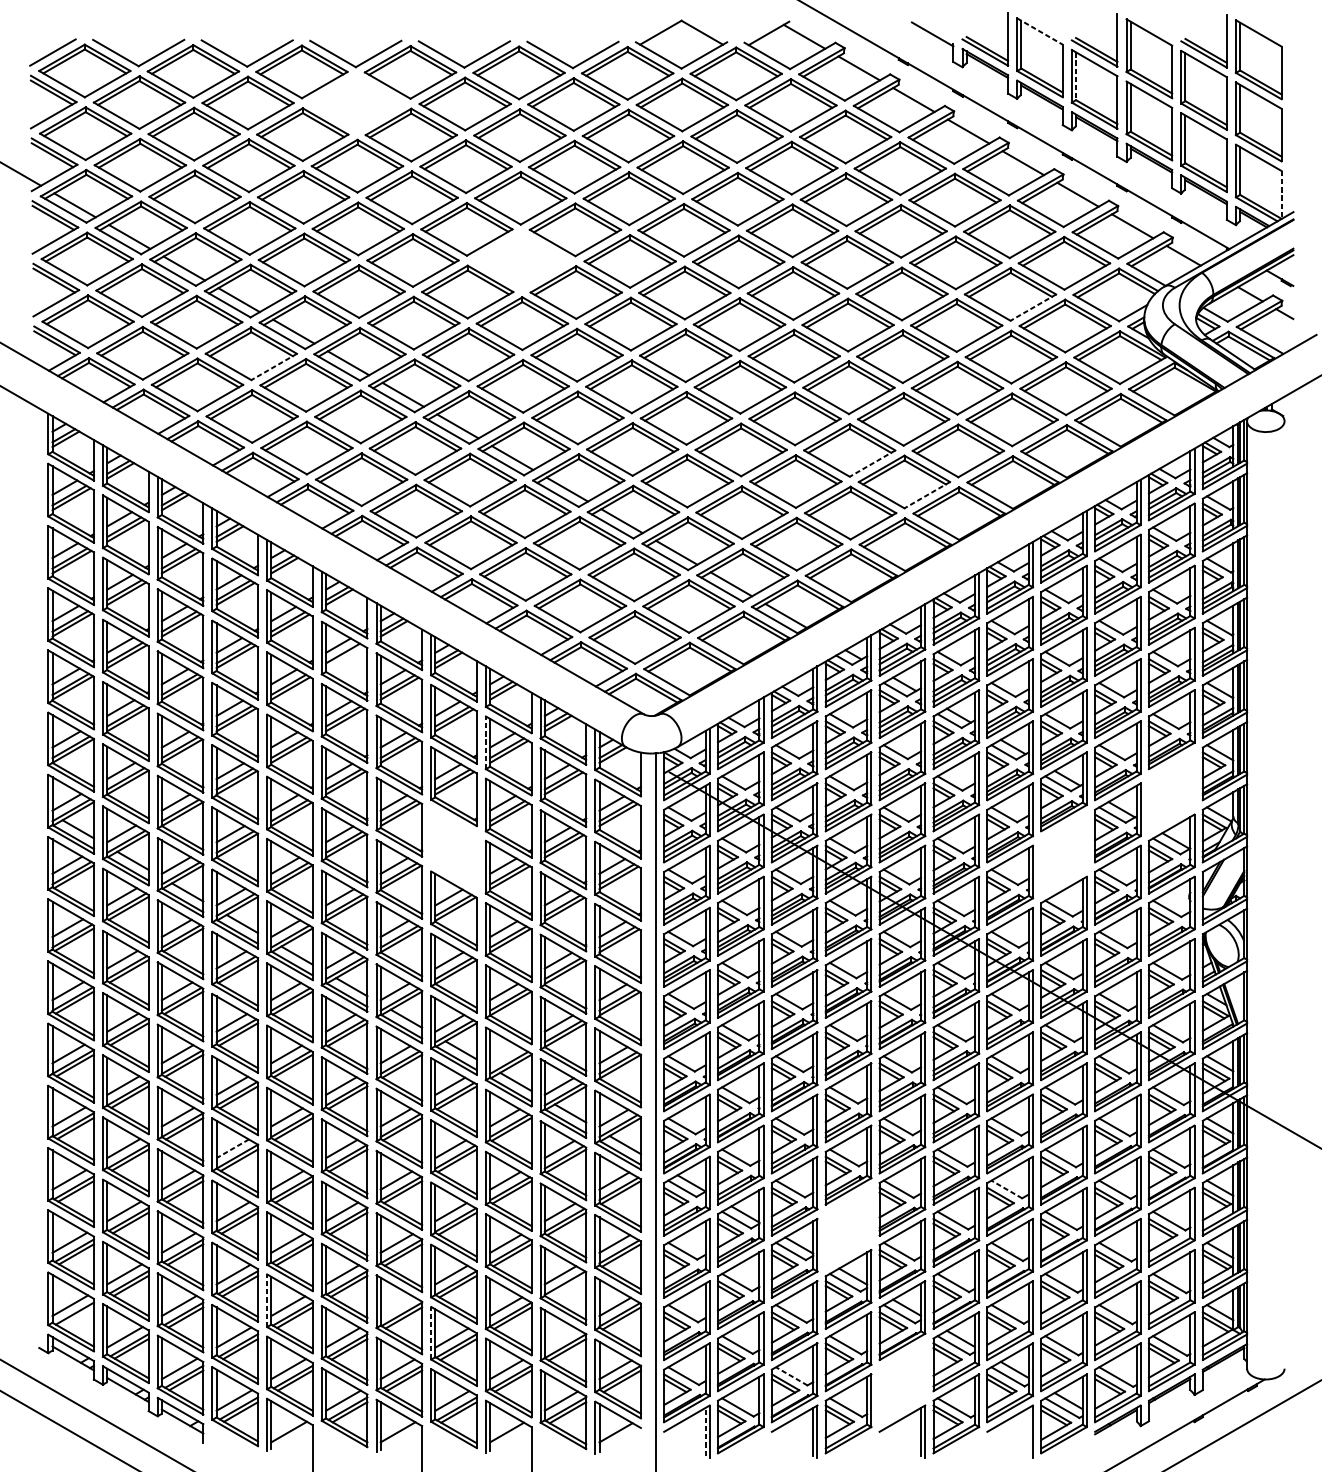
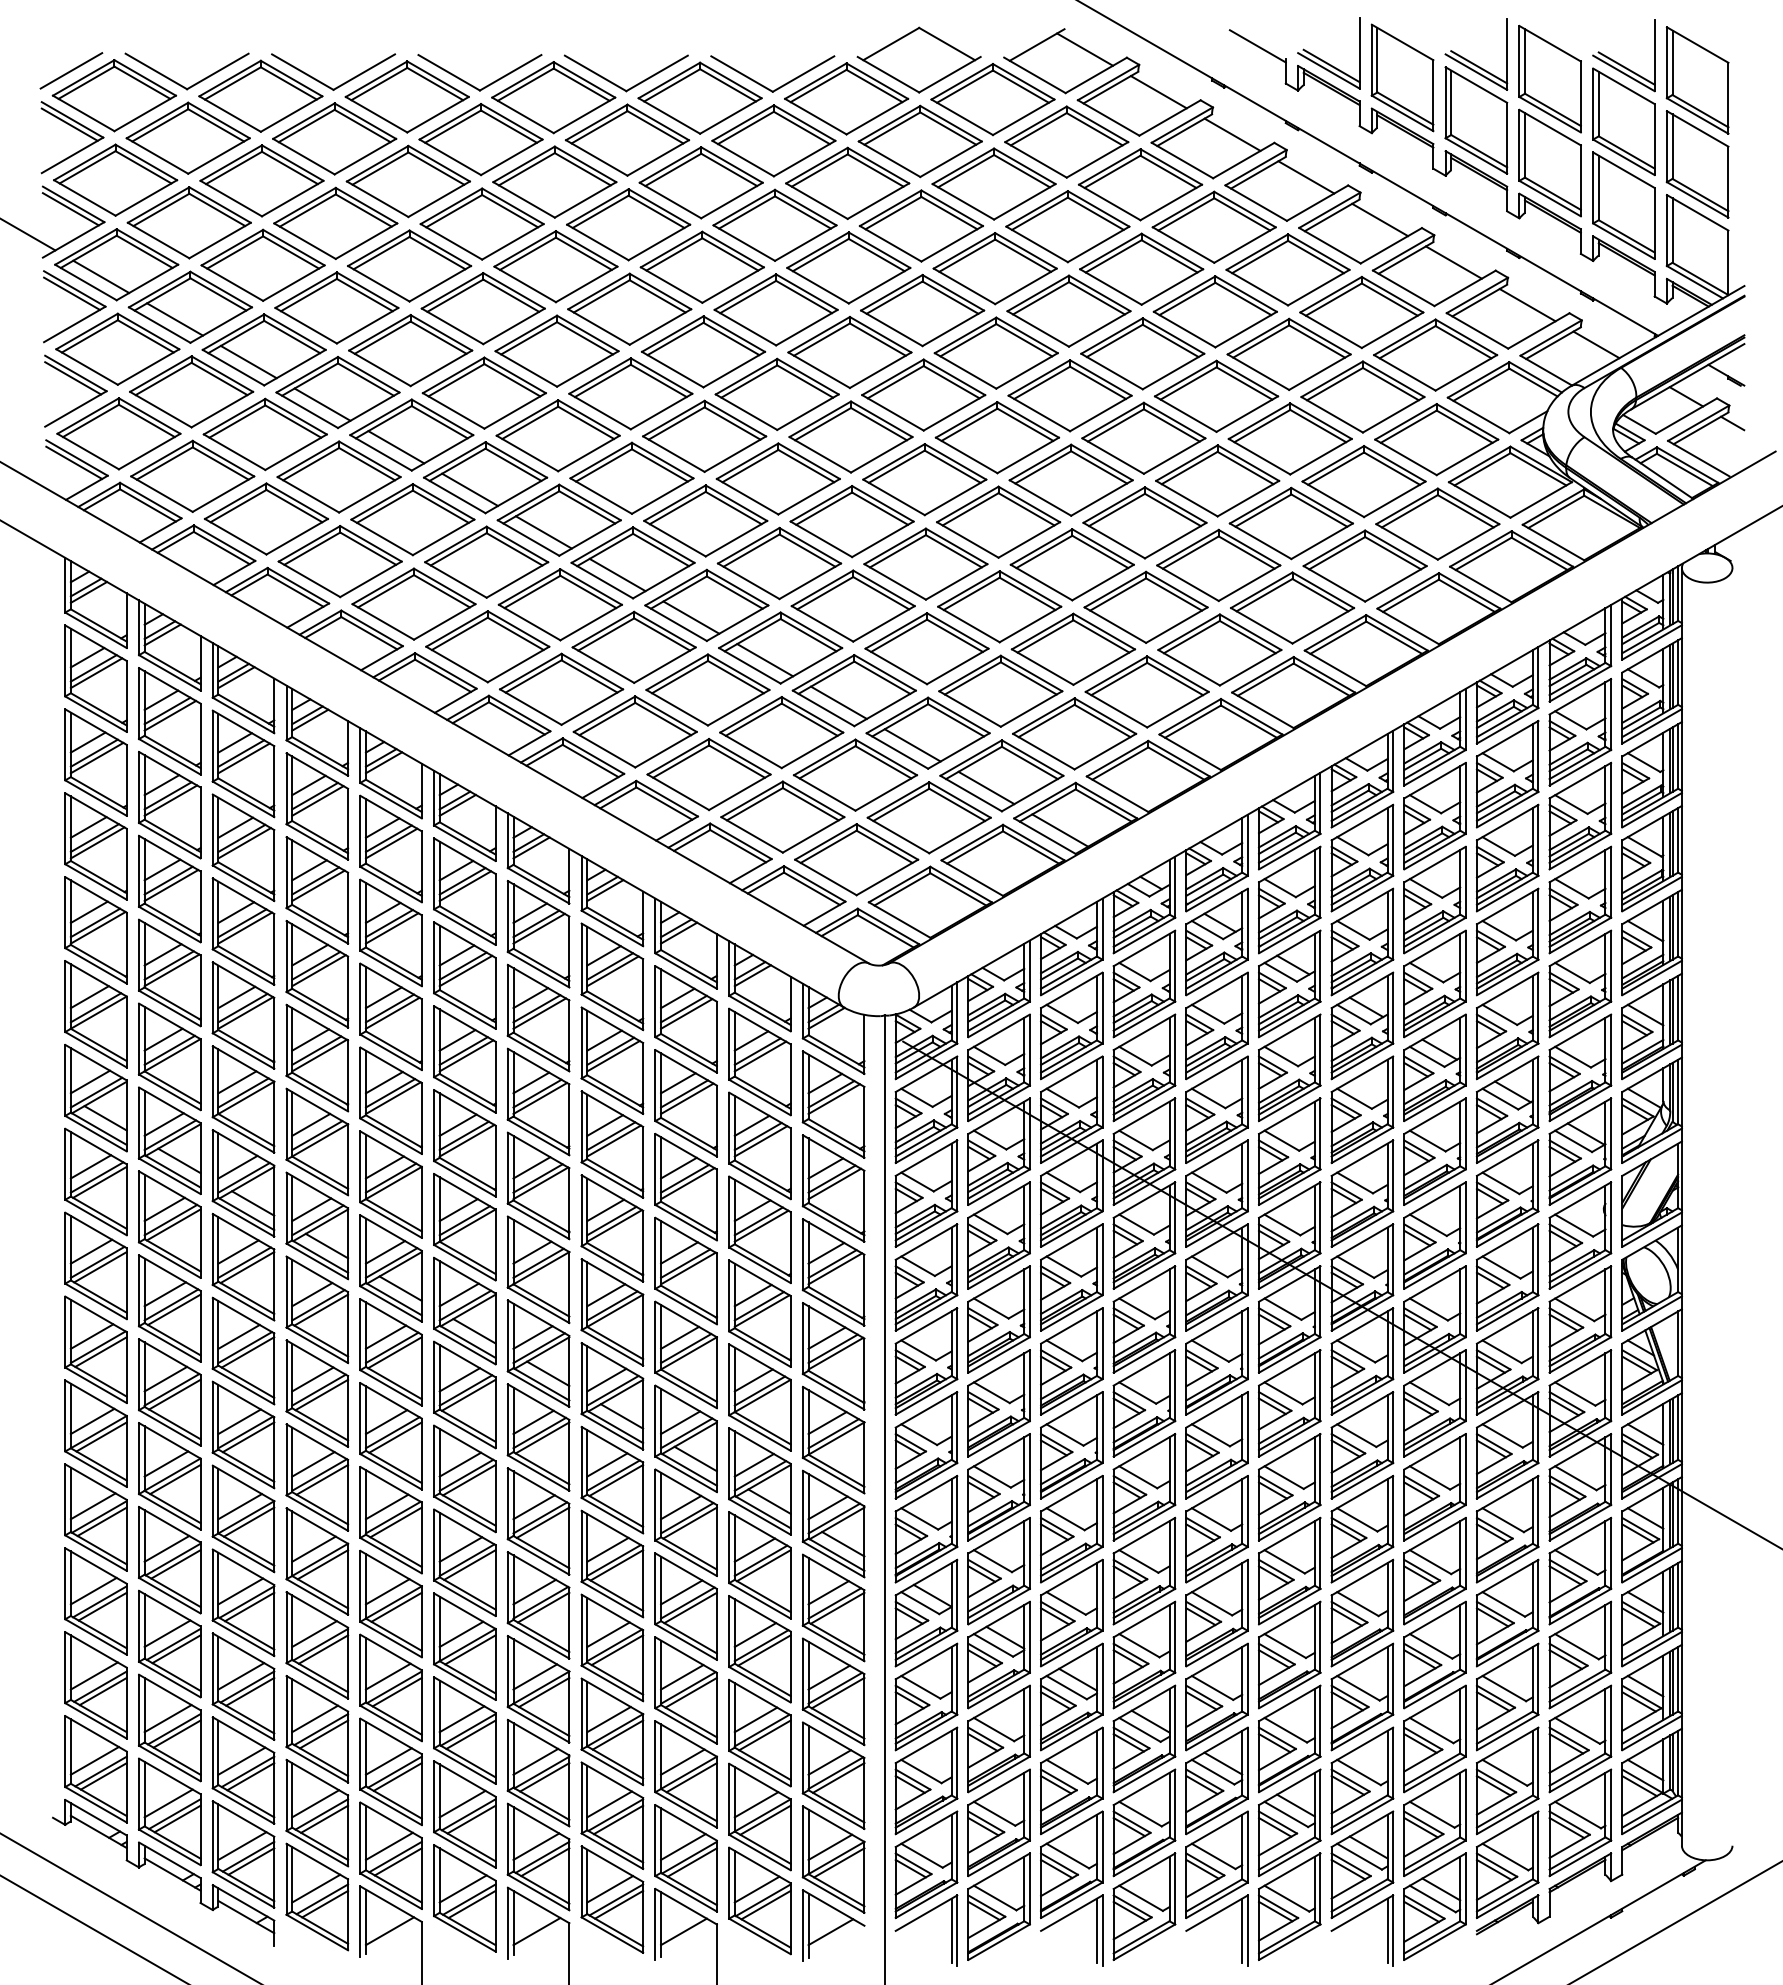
line: (1039, 31) -> (1402, 42), dashed -> solid
line: (1076, 76) -> (1451, 103), dashed -> solid
part: (356, 103) -> (480, 139), added
line: (1281, 195) -> (1728, 263), dashed -> solid
part: (521, 260) -> (703, 351), added
line: (1033, 308) -> (1393, 415), dashed -> solid
line: (273, 367) -> (369, 495), dashed -> solid
line: (872, 463) -> (1176, 625), dashed -> solid
line: (927, 495) -> (1250, 668), dashed -> solid
line: (345, 657) -> (465, 886), added
line: (486, 742) -> (655, 1001), dashed -> solid
part: (1171, 791) -> (1580, 1067), added
part: (454, 848) -> (612, 1144), added
part: (1063, 853) -> (1434, 1151), added
line: (504, 1054) -> (680, 1422), added
line: (232, 1149) -> (313, 1549), dashed -> solid
line: (1006, 1189) -> (1357, 1604), dashed -> solid
part: (848, 1226) -> (1144, 1654), added
line: (566, 1286) -> (764, 1735), added
line: (267, 1300) -> (360, 1753), dashed -> solid
line: (397, 1306) -> (535, 1761), added
line: (76, 1317) -> (103, 1776), added
line: (431, 1332) -> (581, 1797), dashed -> solid
line: (560, 1338) -> (756, 1804), added
line: (791, 1376) -> (1067, 1856), dashed -> solid
part: (901, 1382) -> (1216, 1864), added
line: (705, 1431) -> (951, 1930), dashed -> solid
line: (1028, 1431) -> (1387, 1930), added

